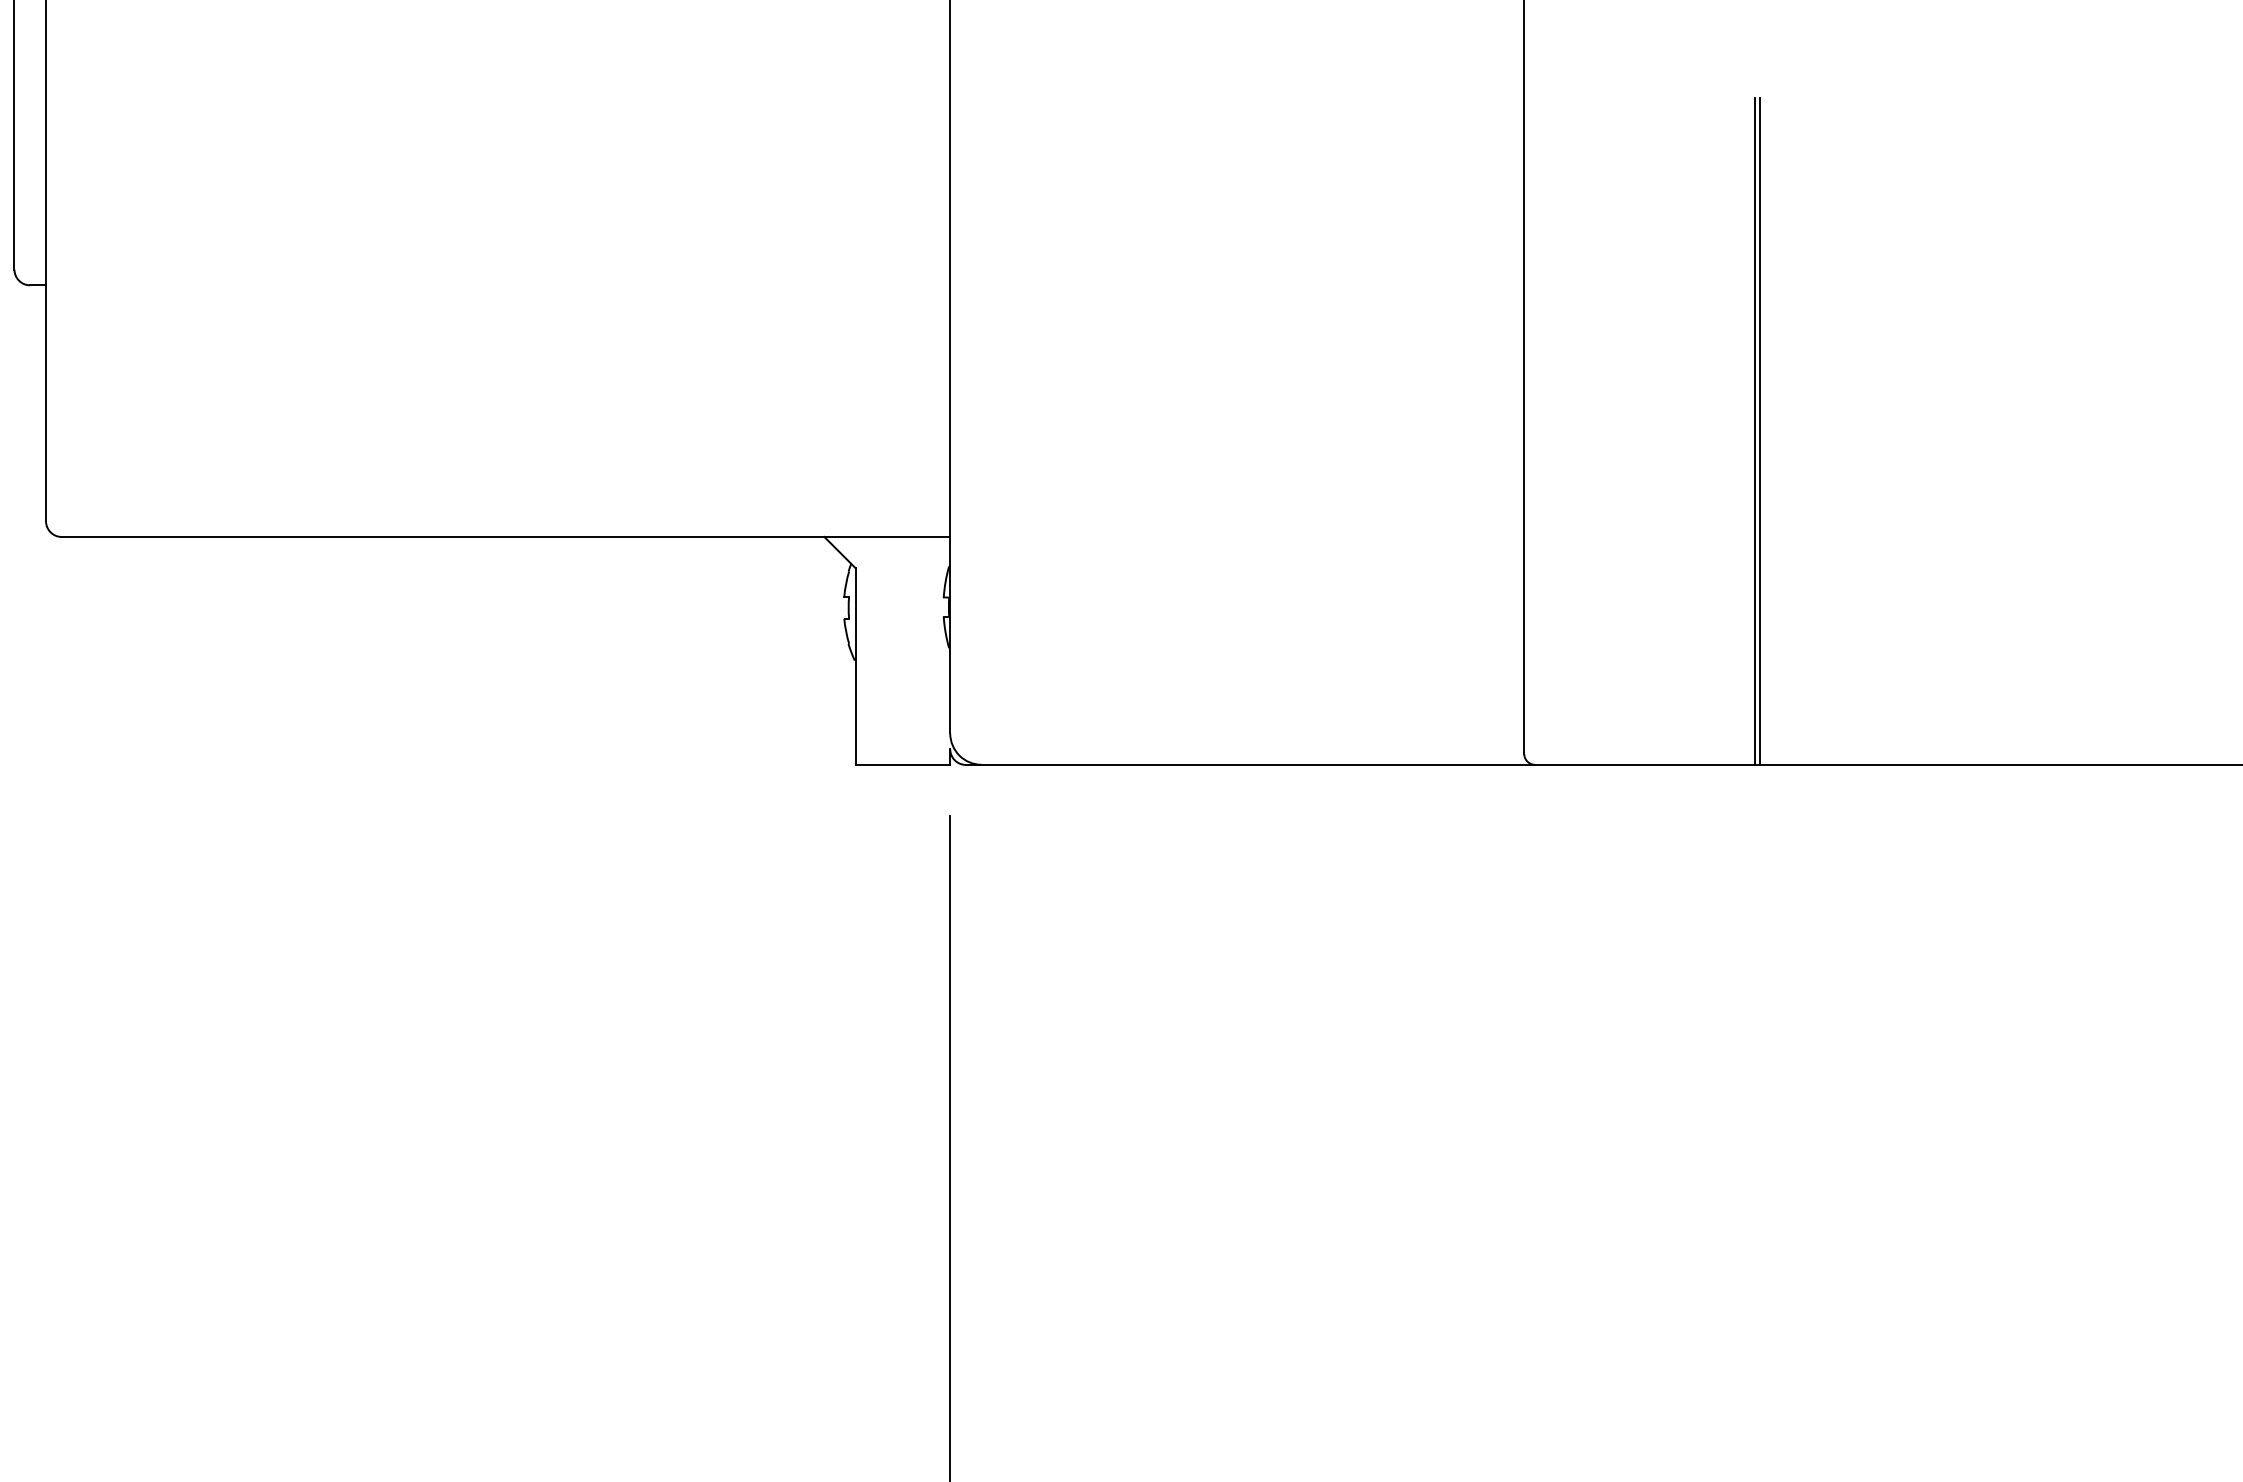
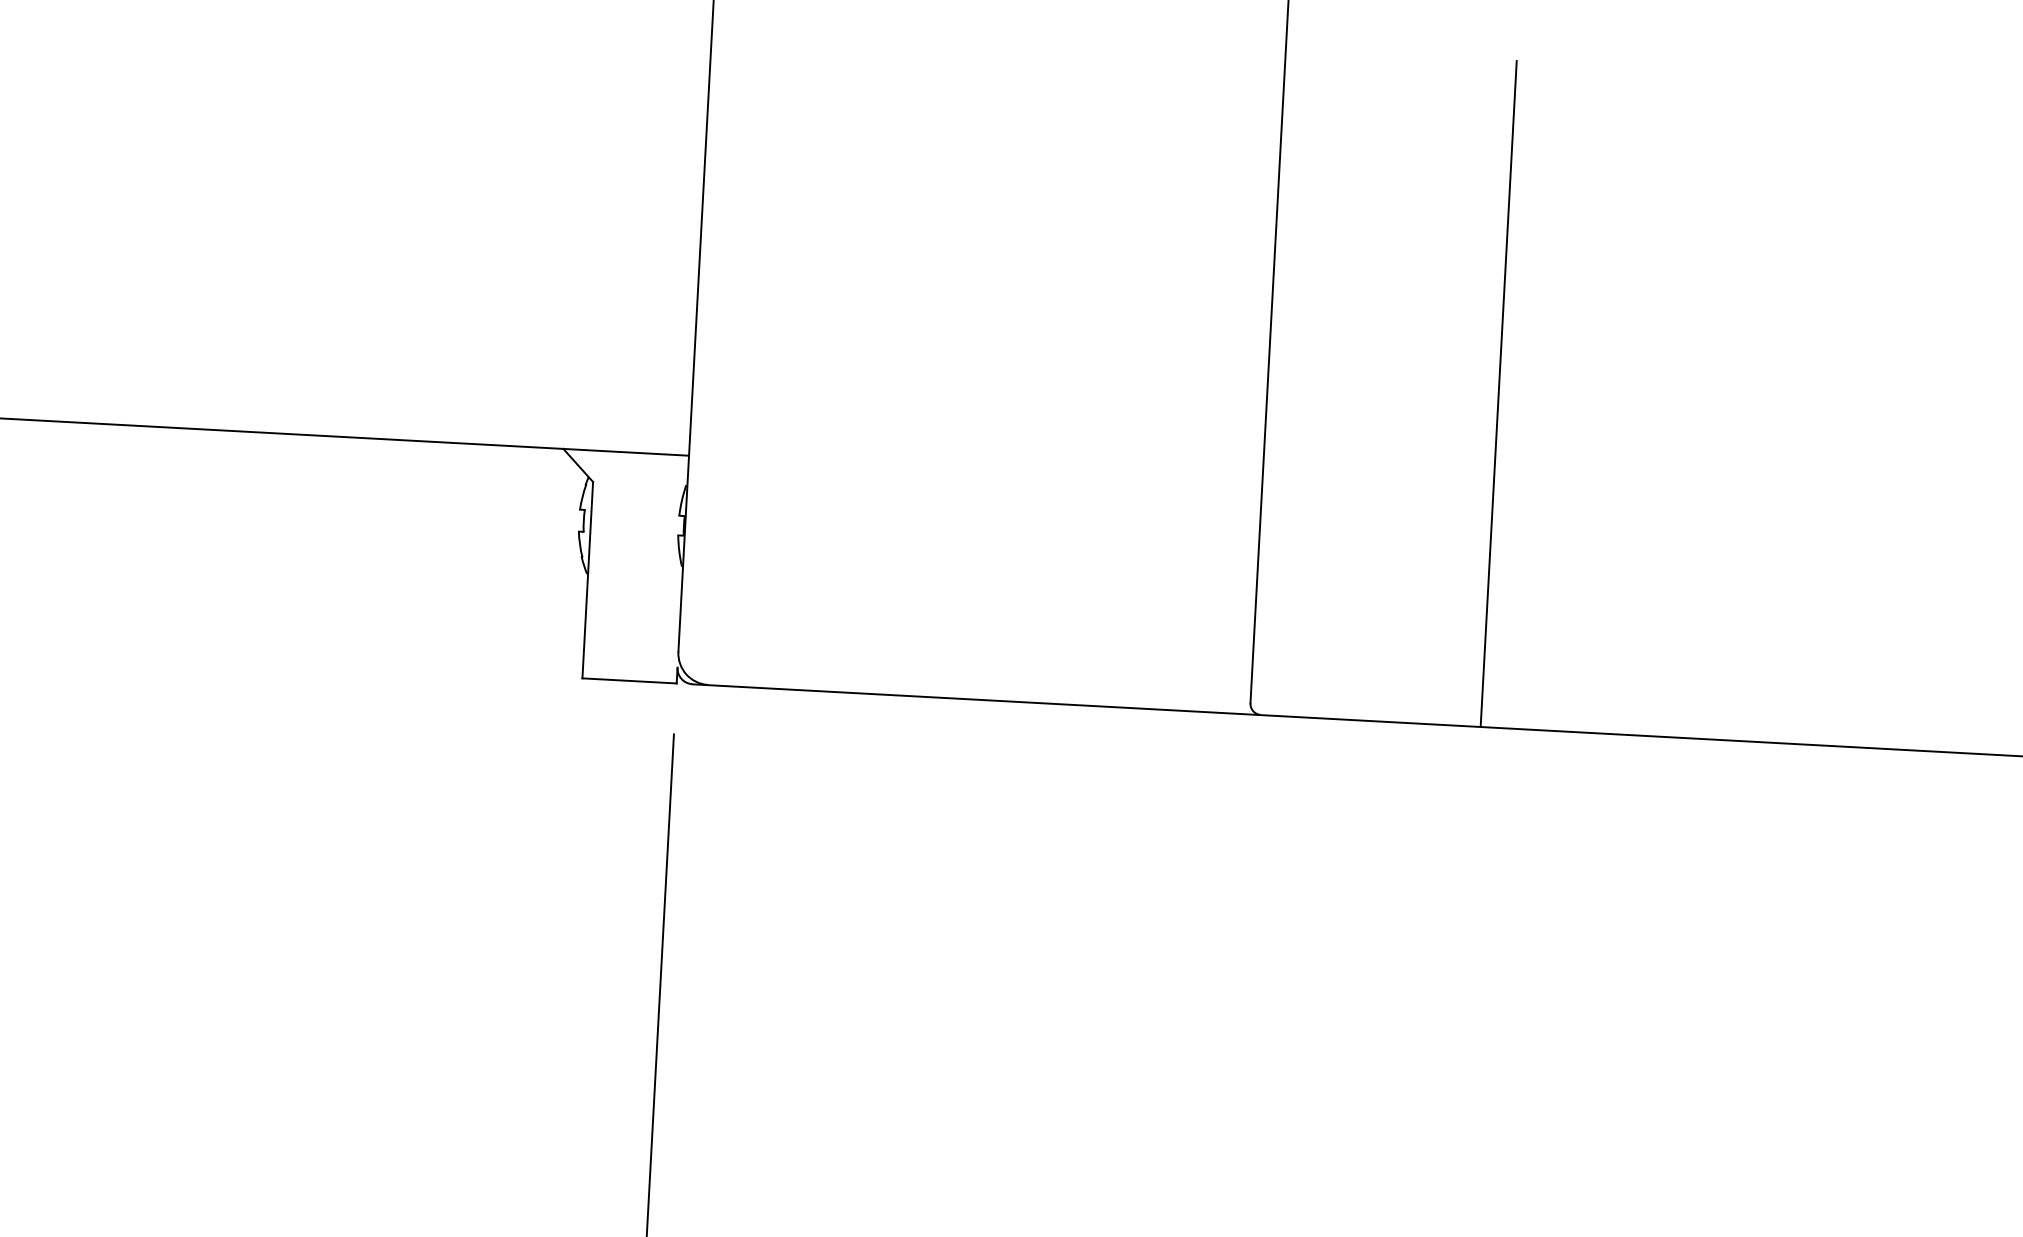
line: (1760, 431) -> (1503, 394), removed

